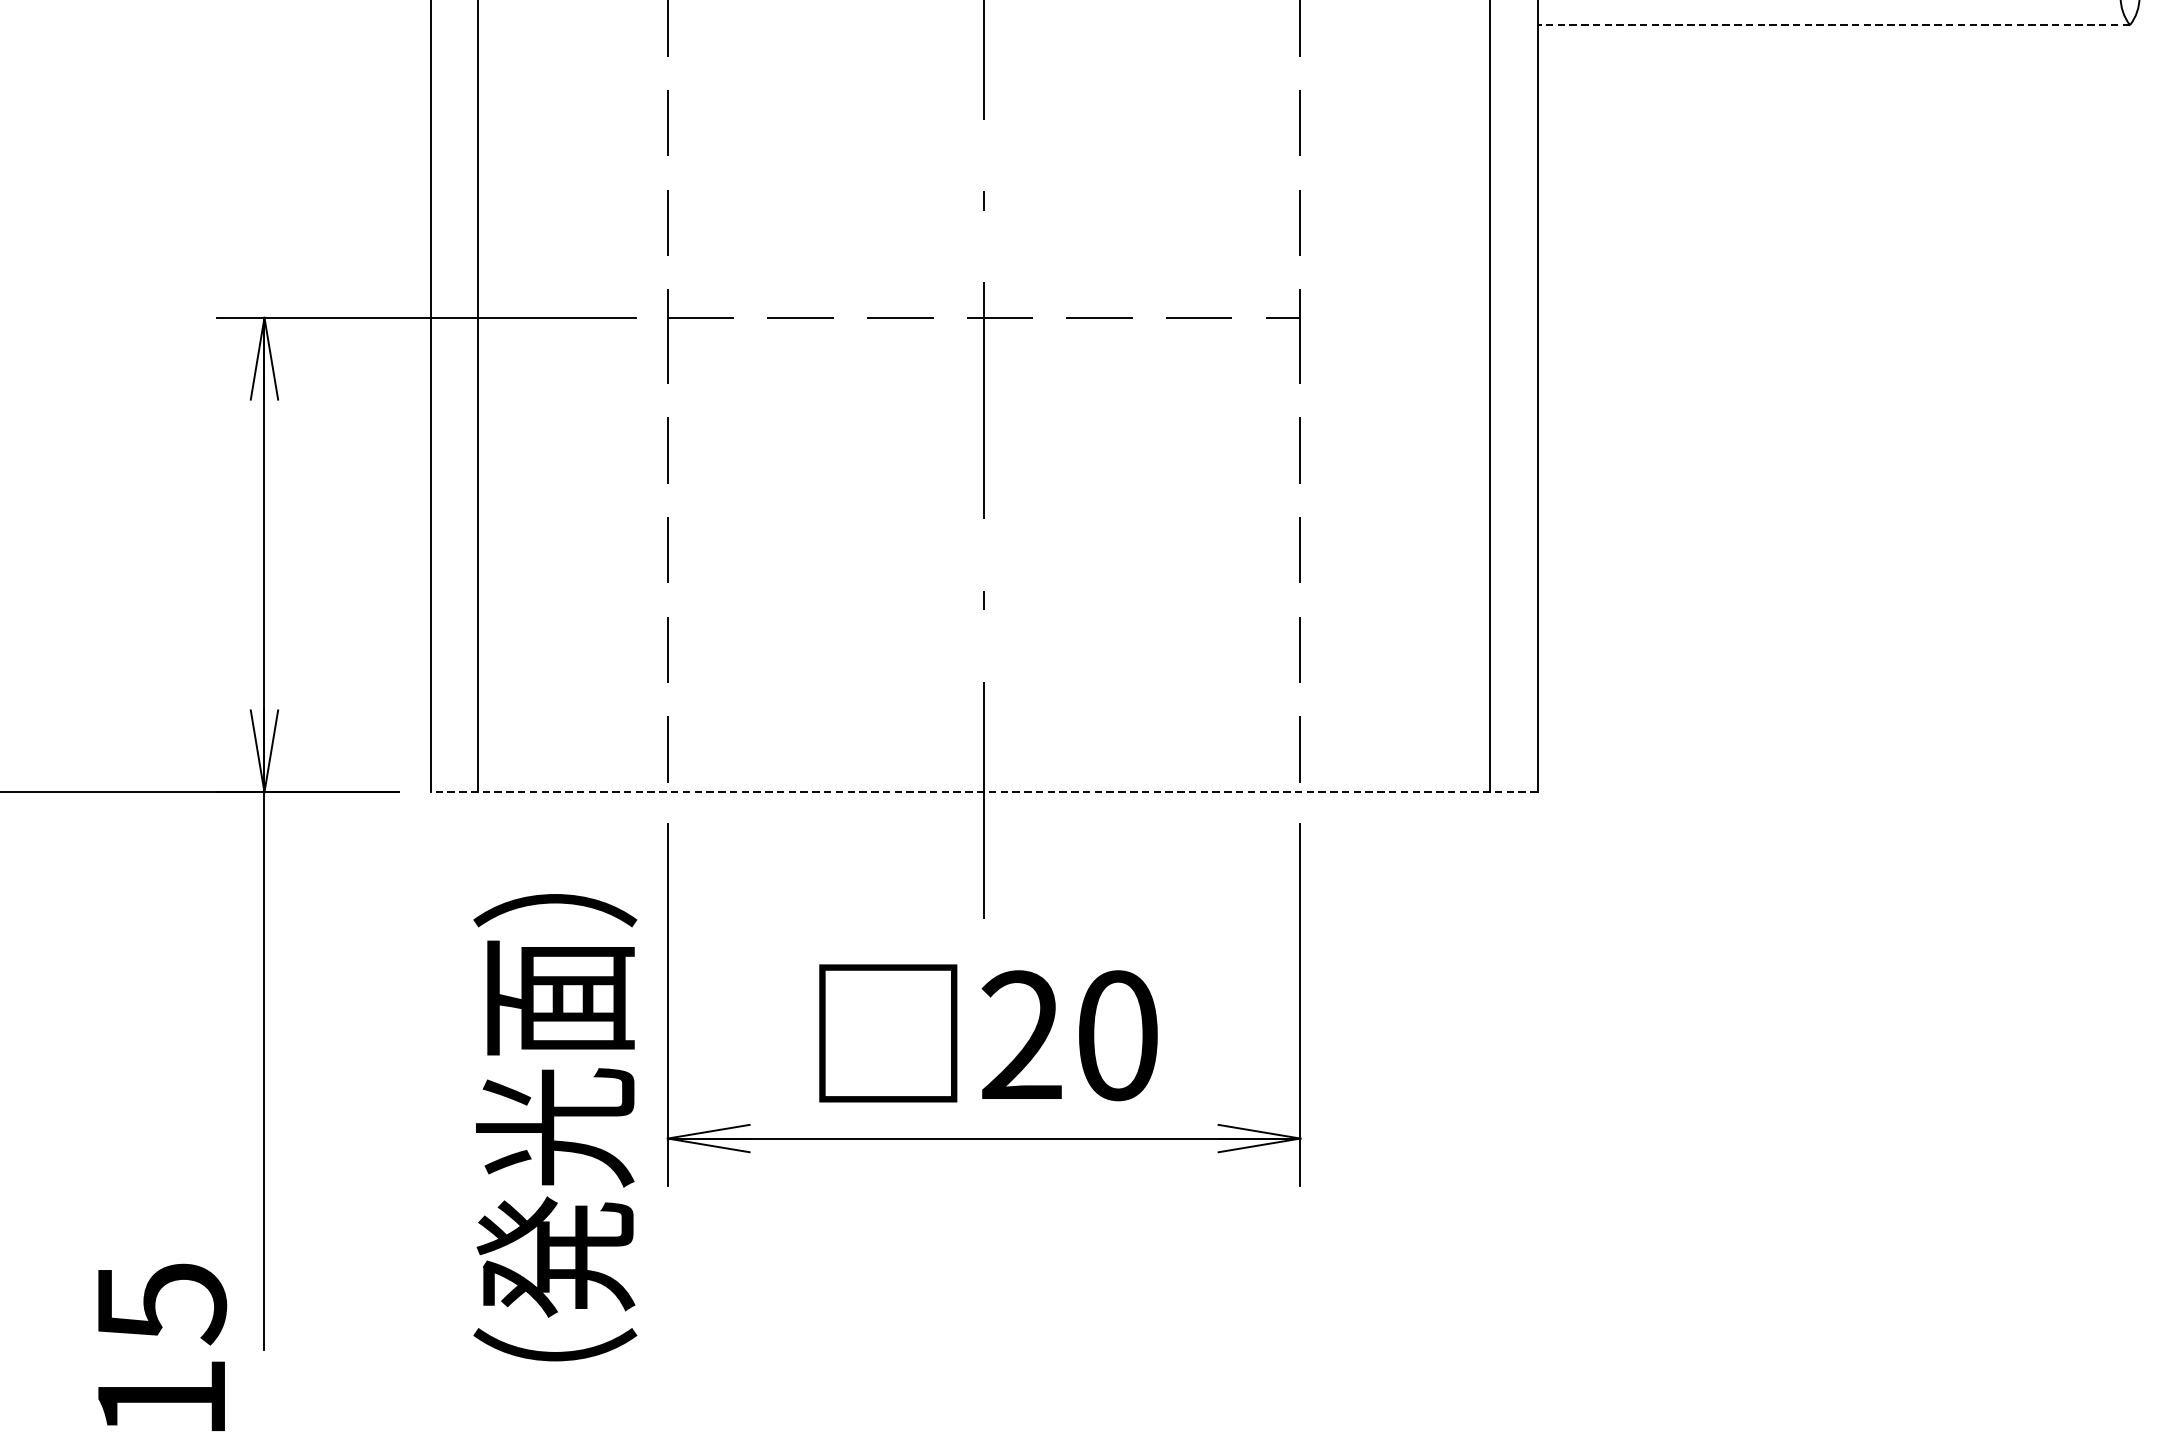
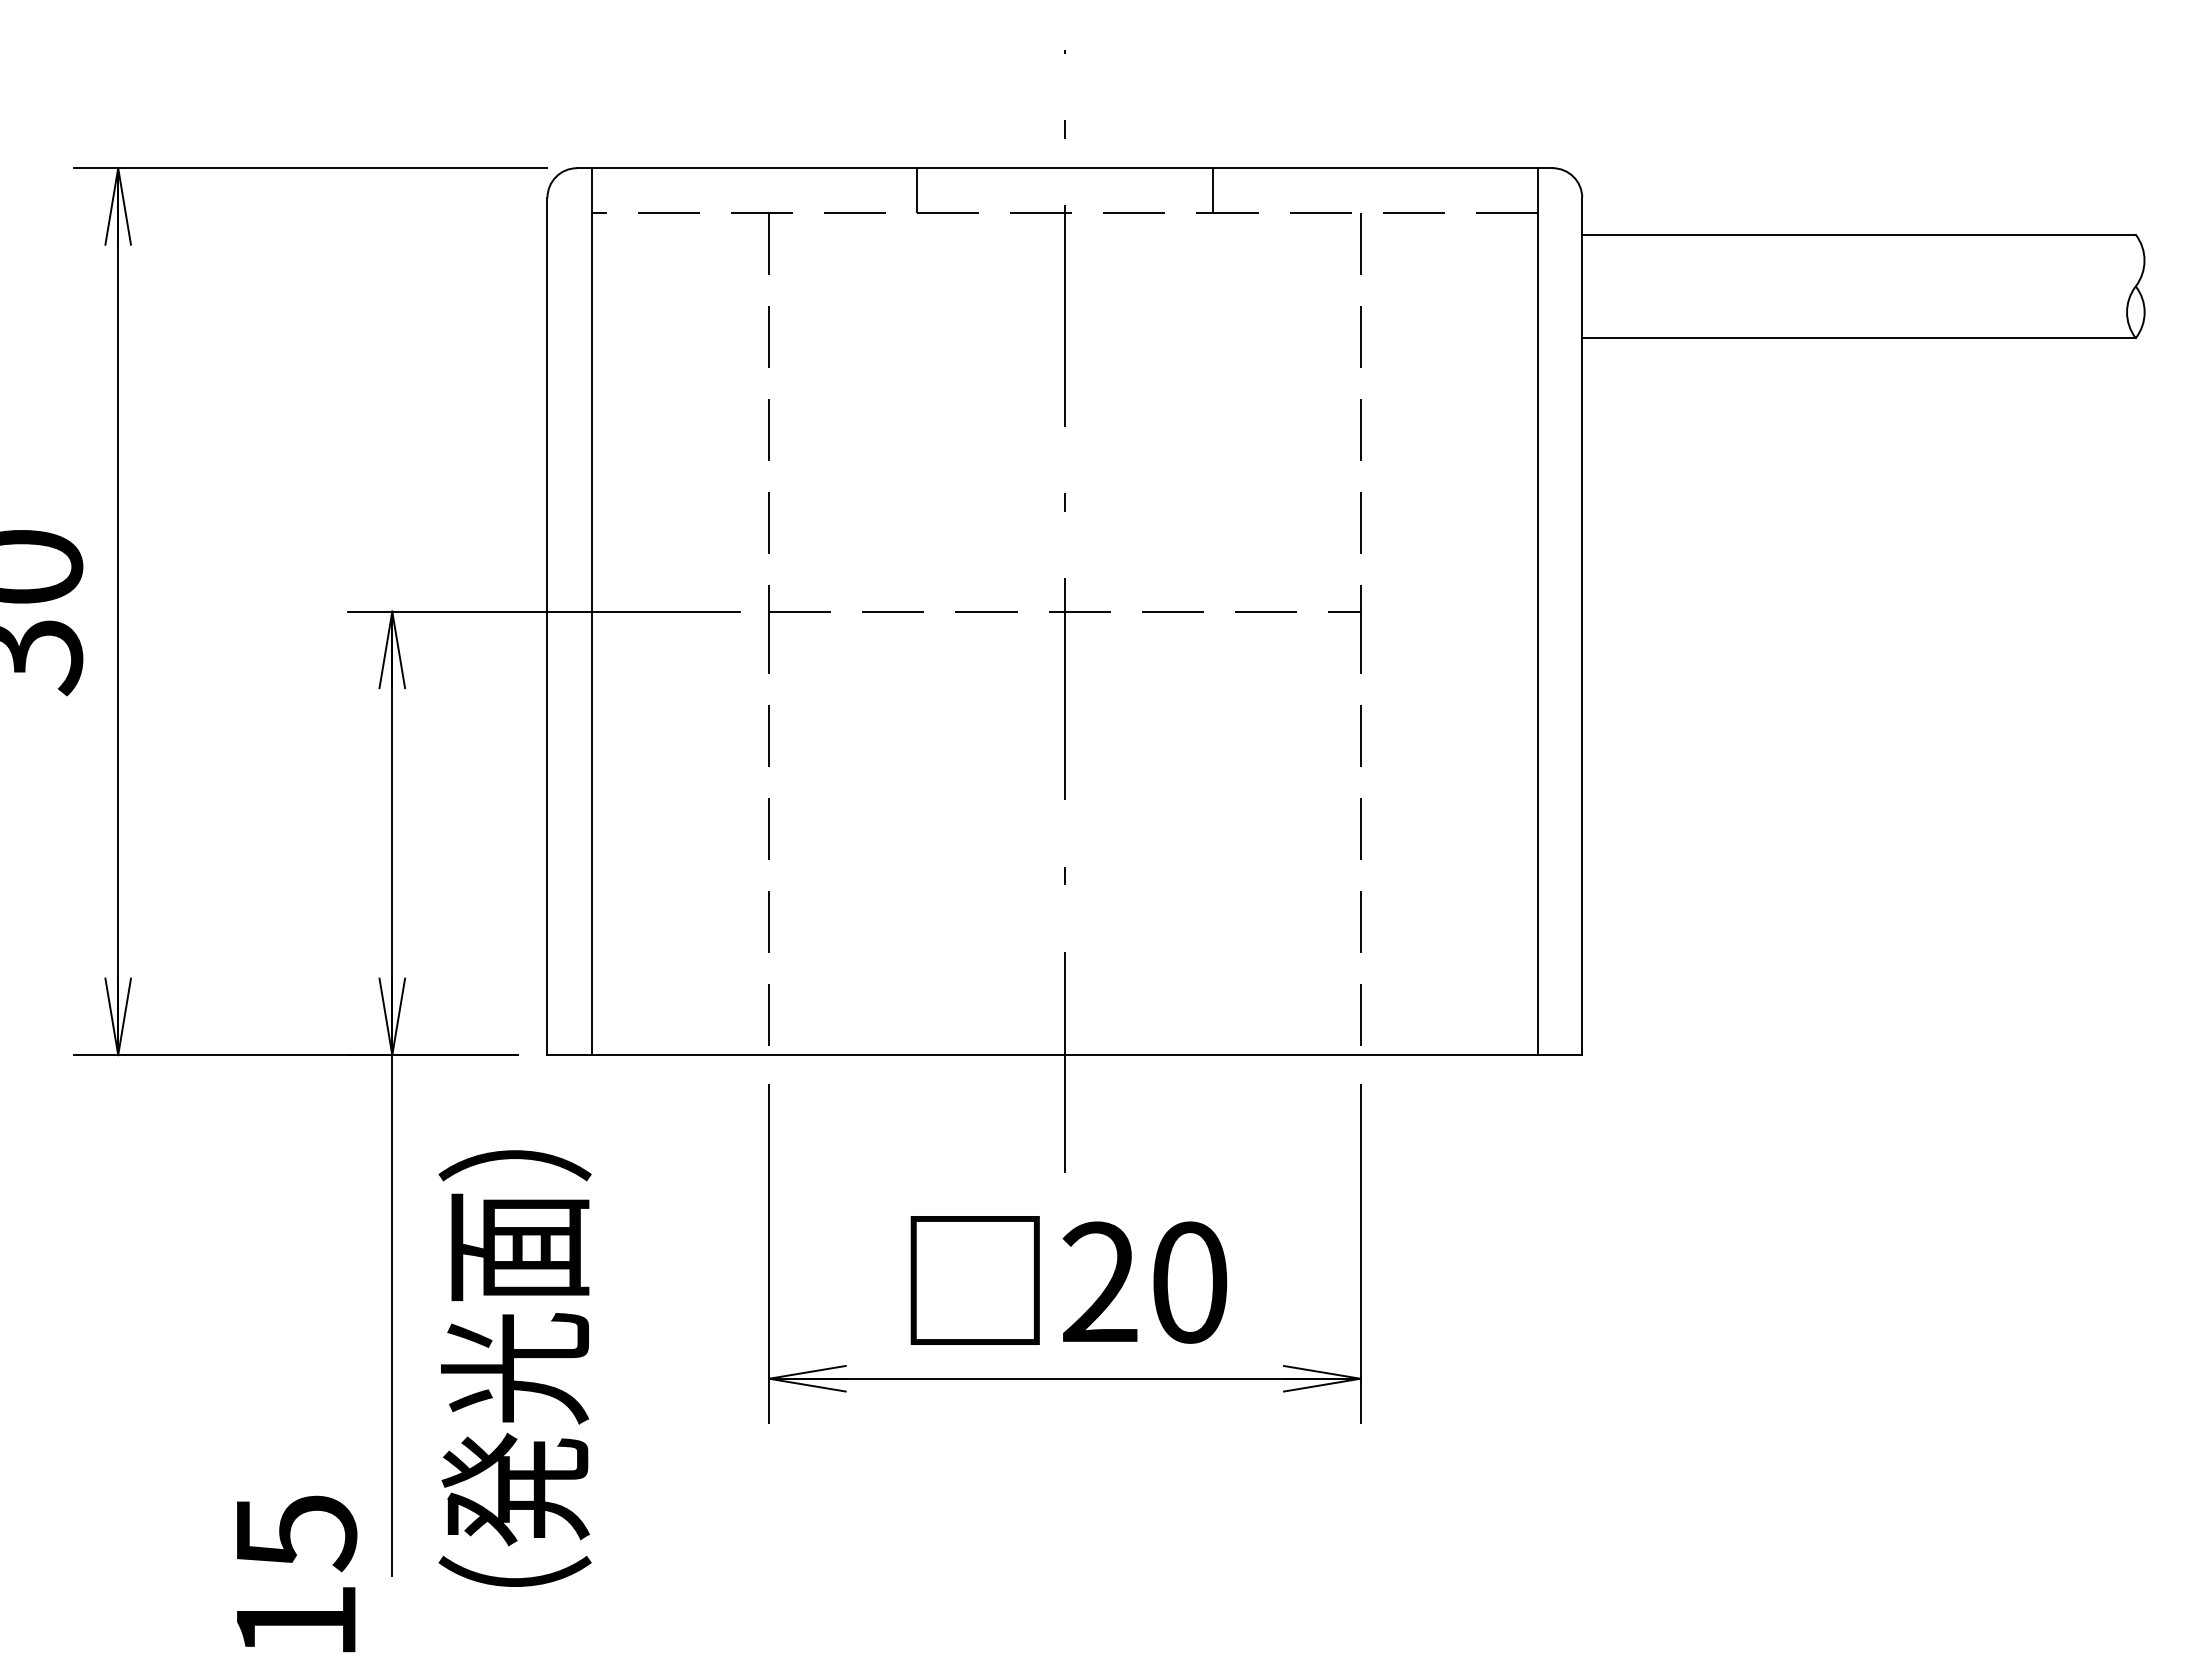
line: (1834, 25) -> (1859, 338), dashed -> solid
line: (983, 792) -> (1064, 1055), dashed -> solid
text: (554, 1127) -> (514, 1368), moved

